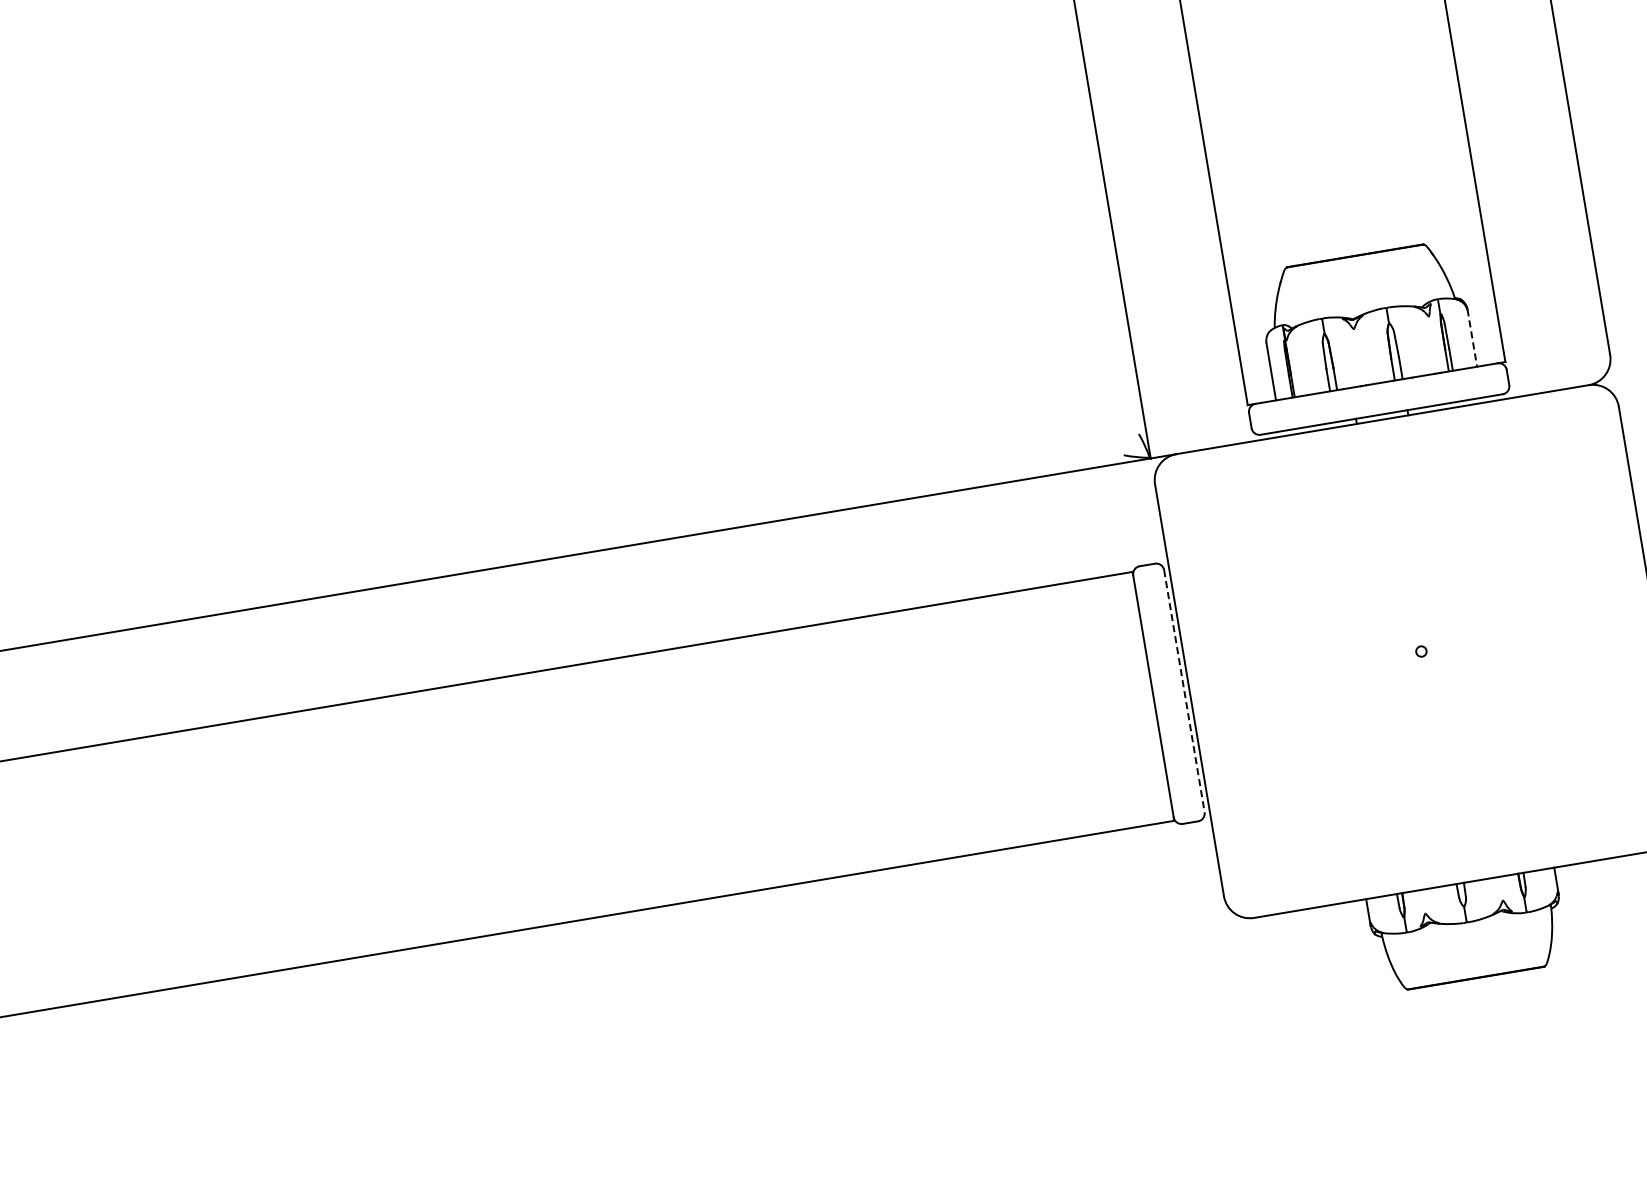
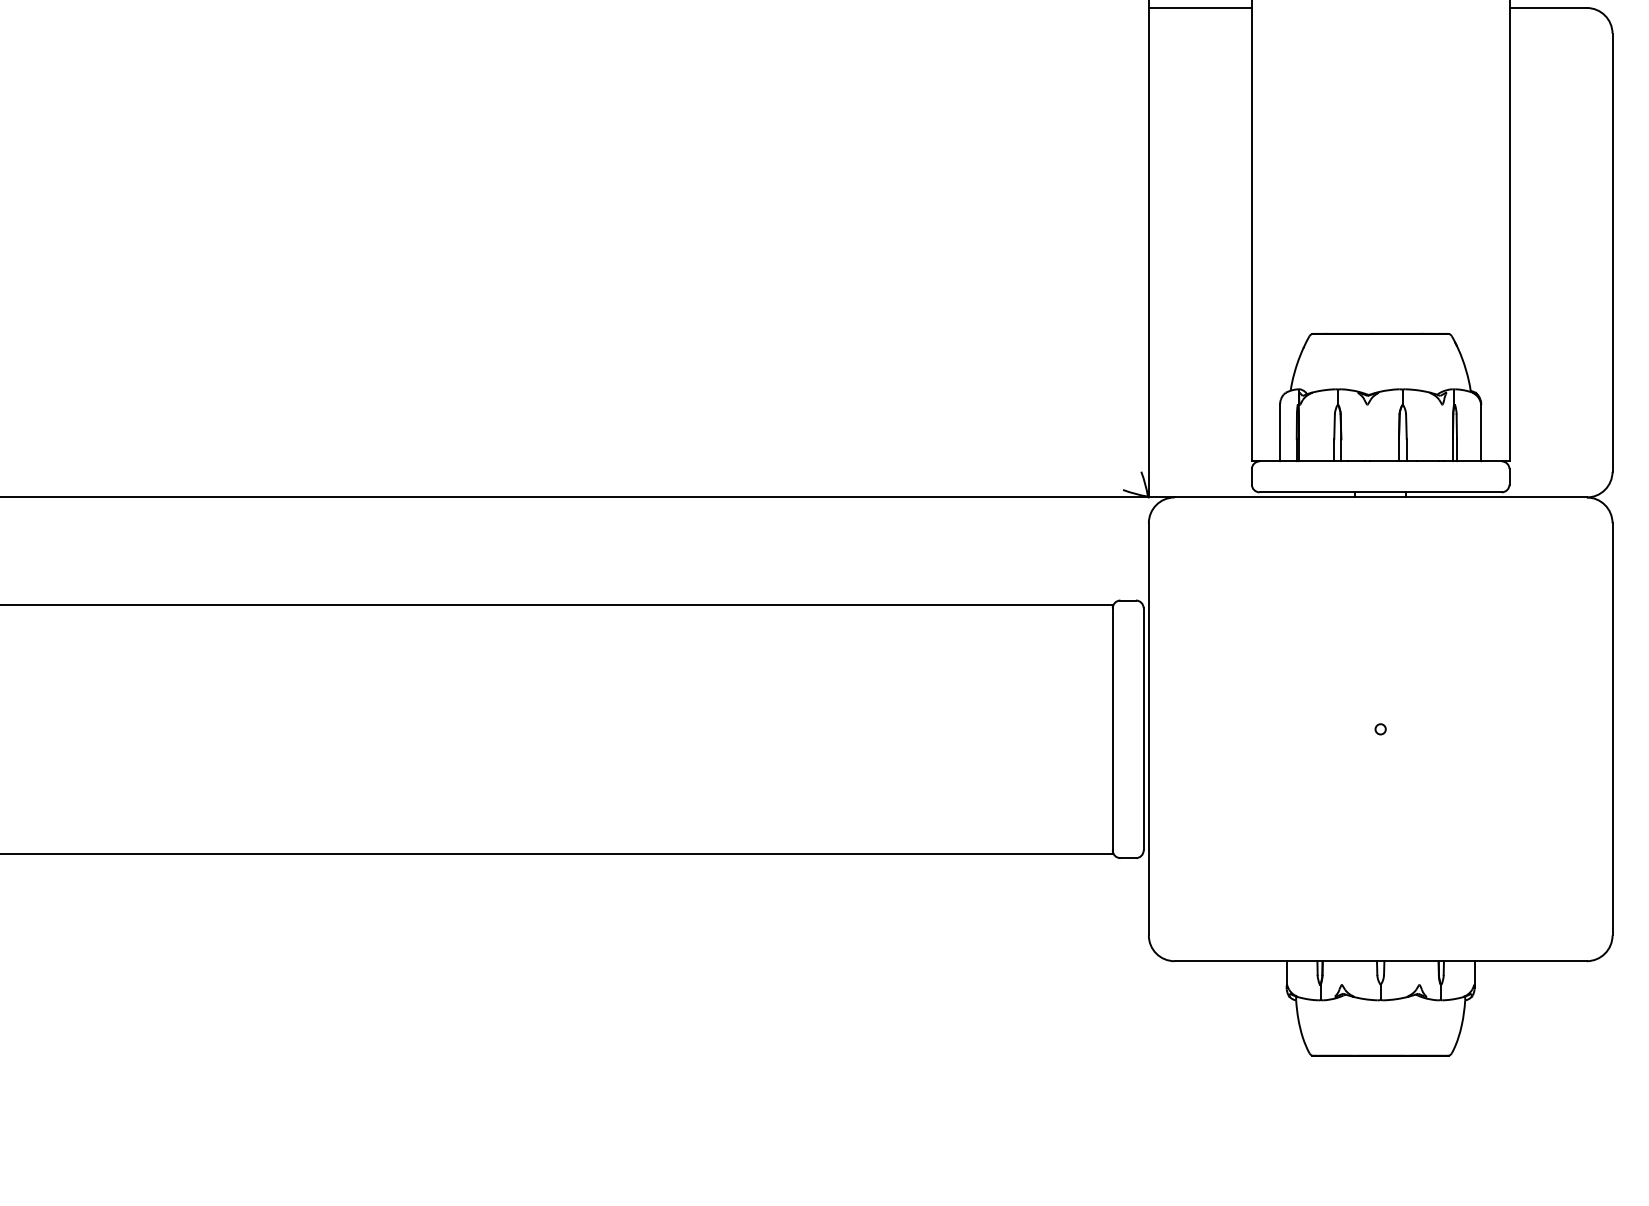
line: (1472, 337) -> (1481, 432), dashed -> solid
line: (1184, 691) -> (1143, 729), dashed -> solid

